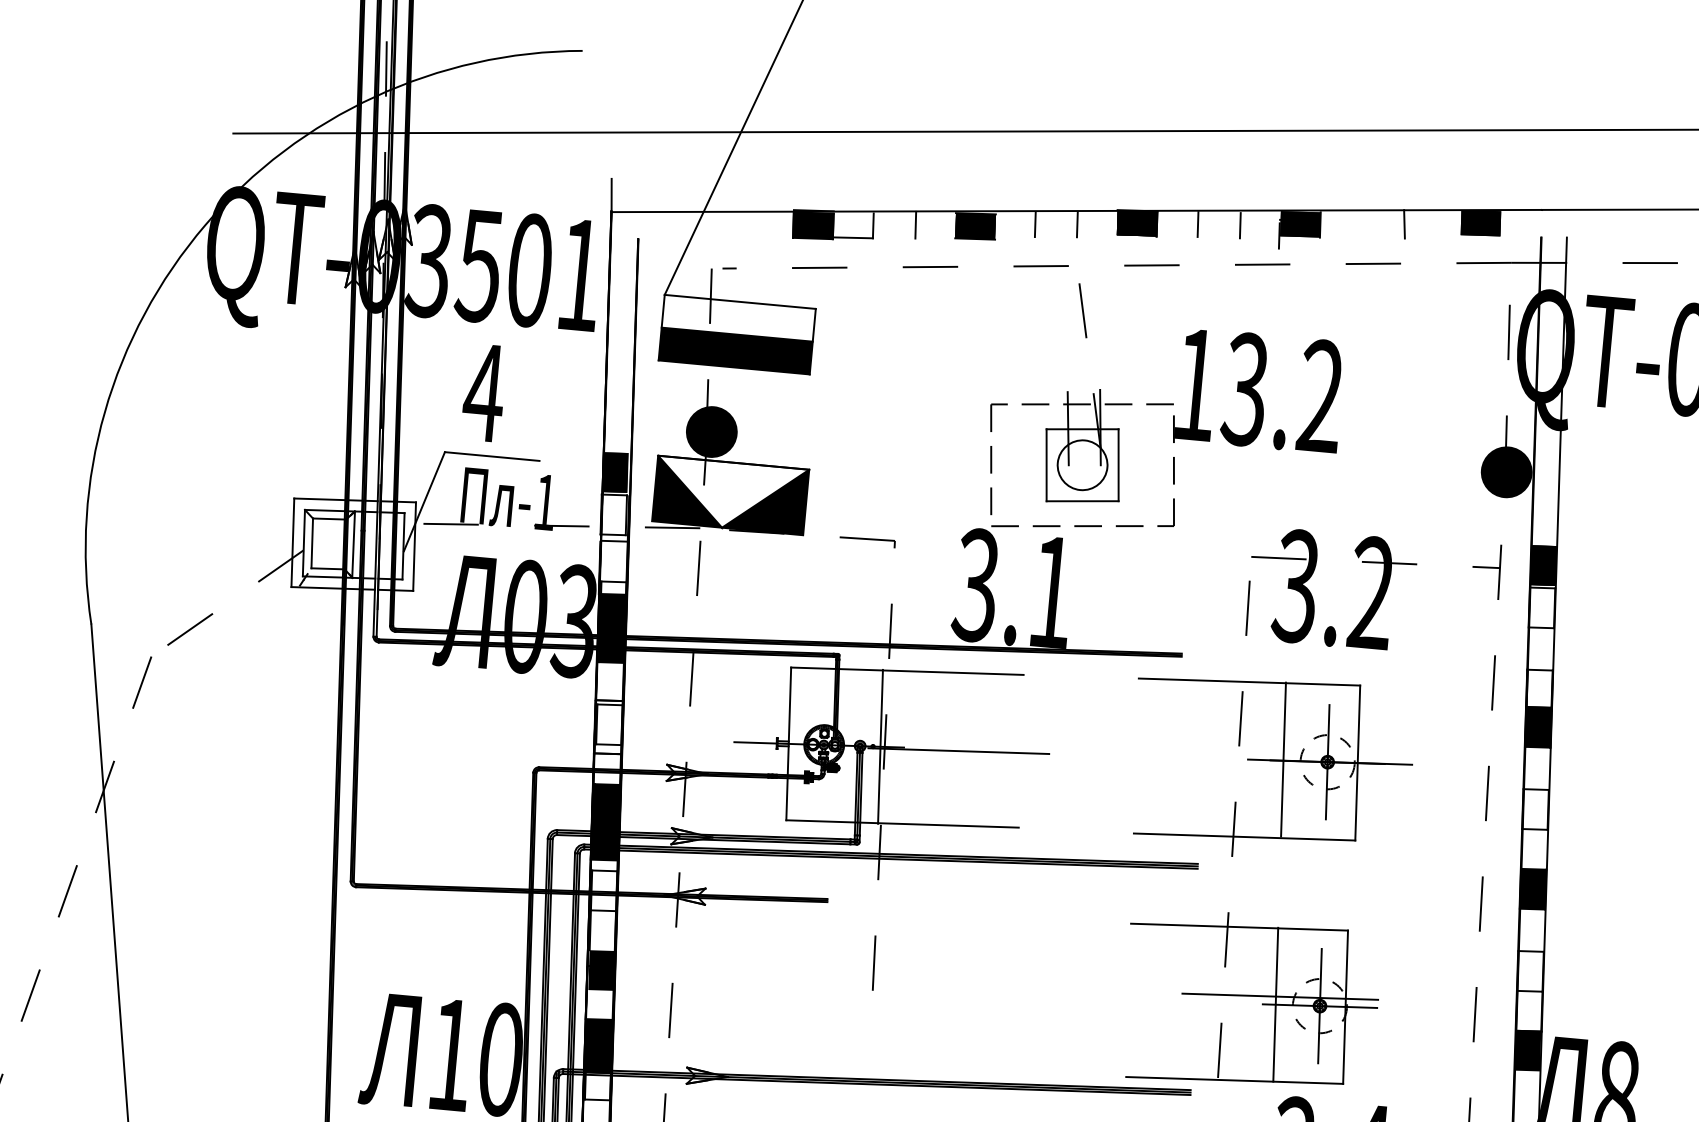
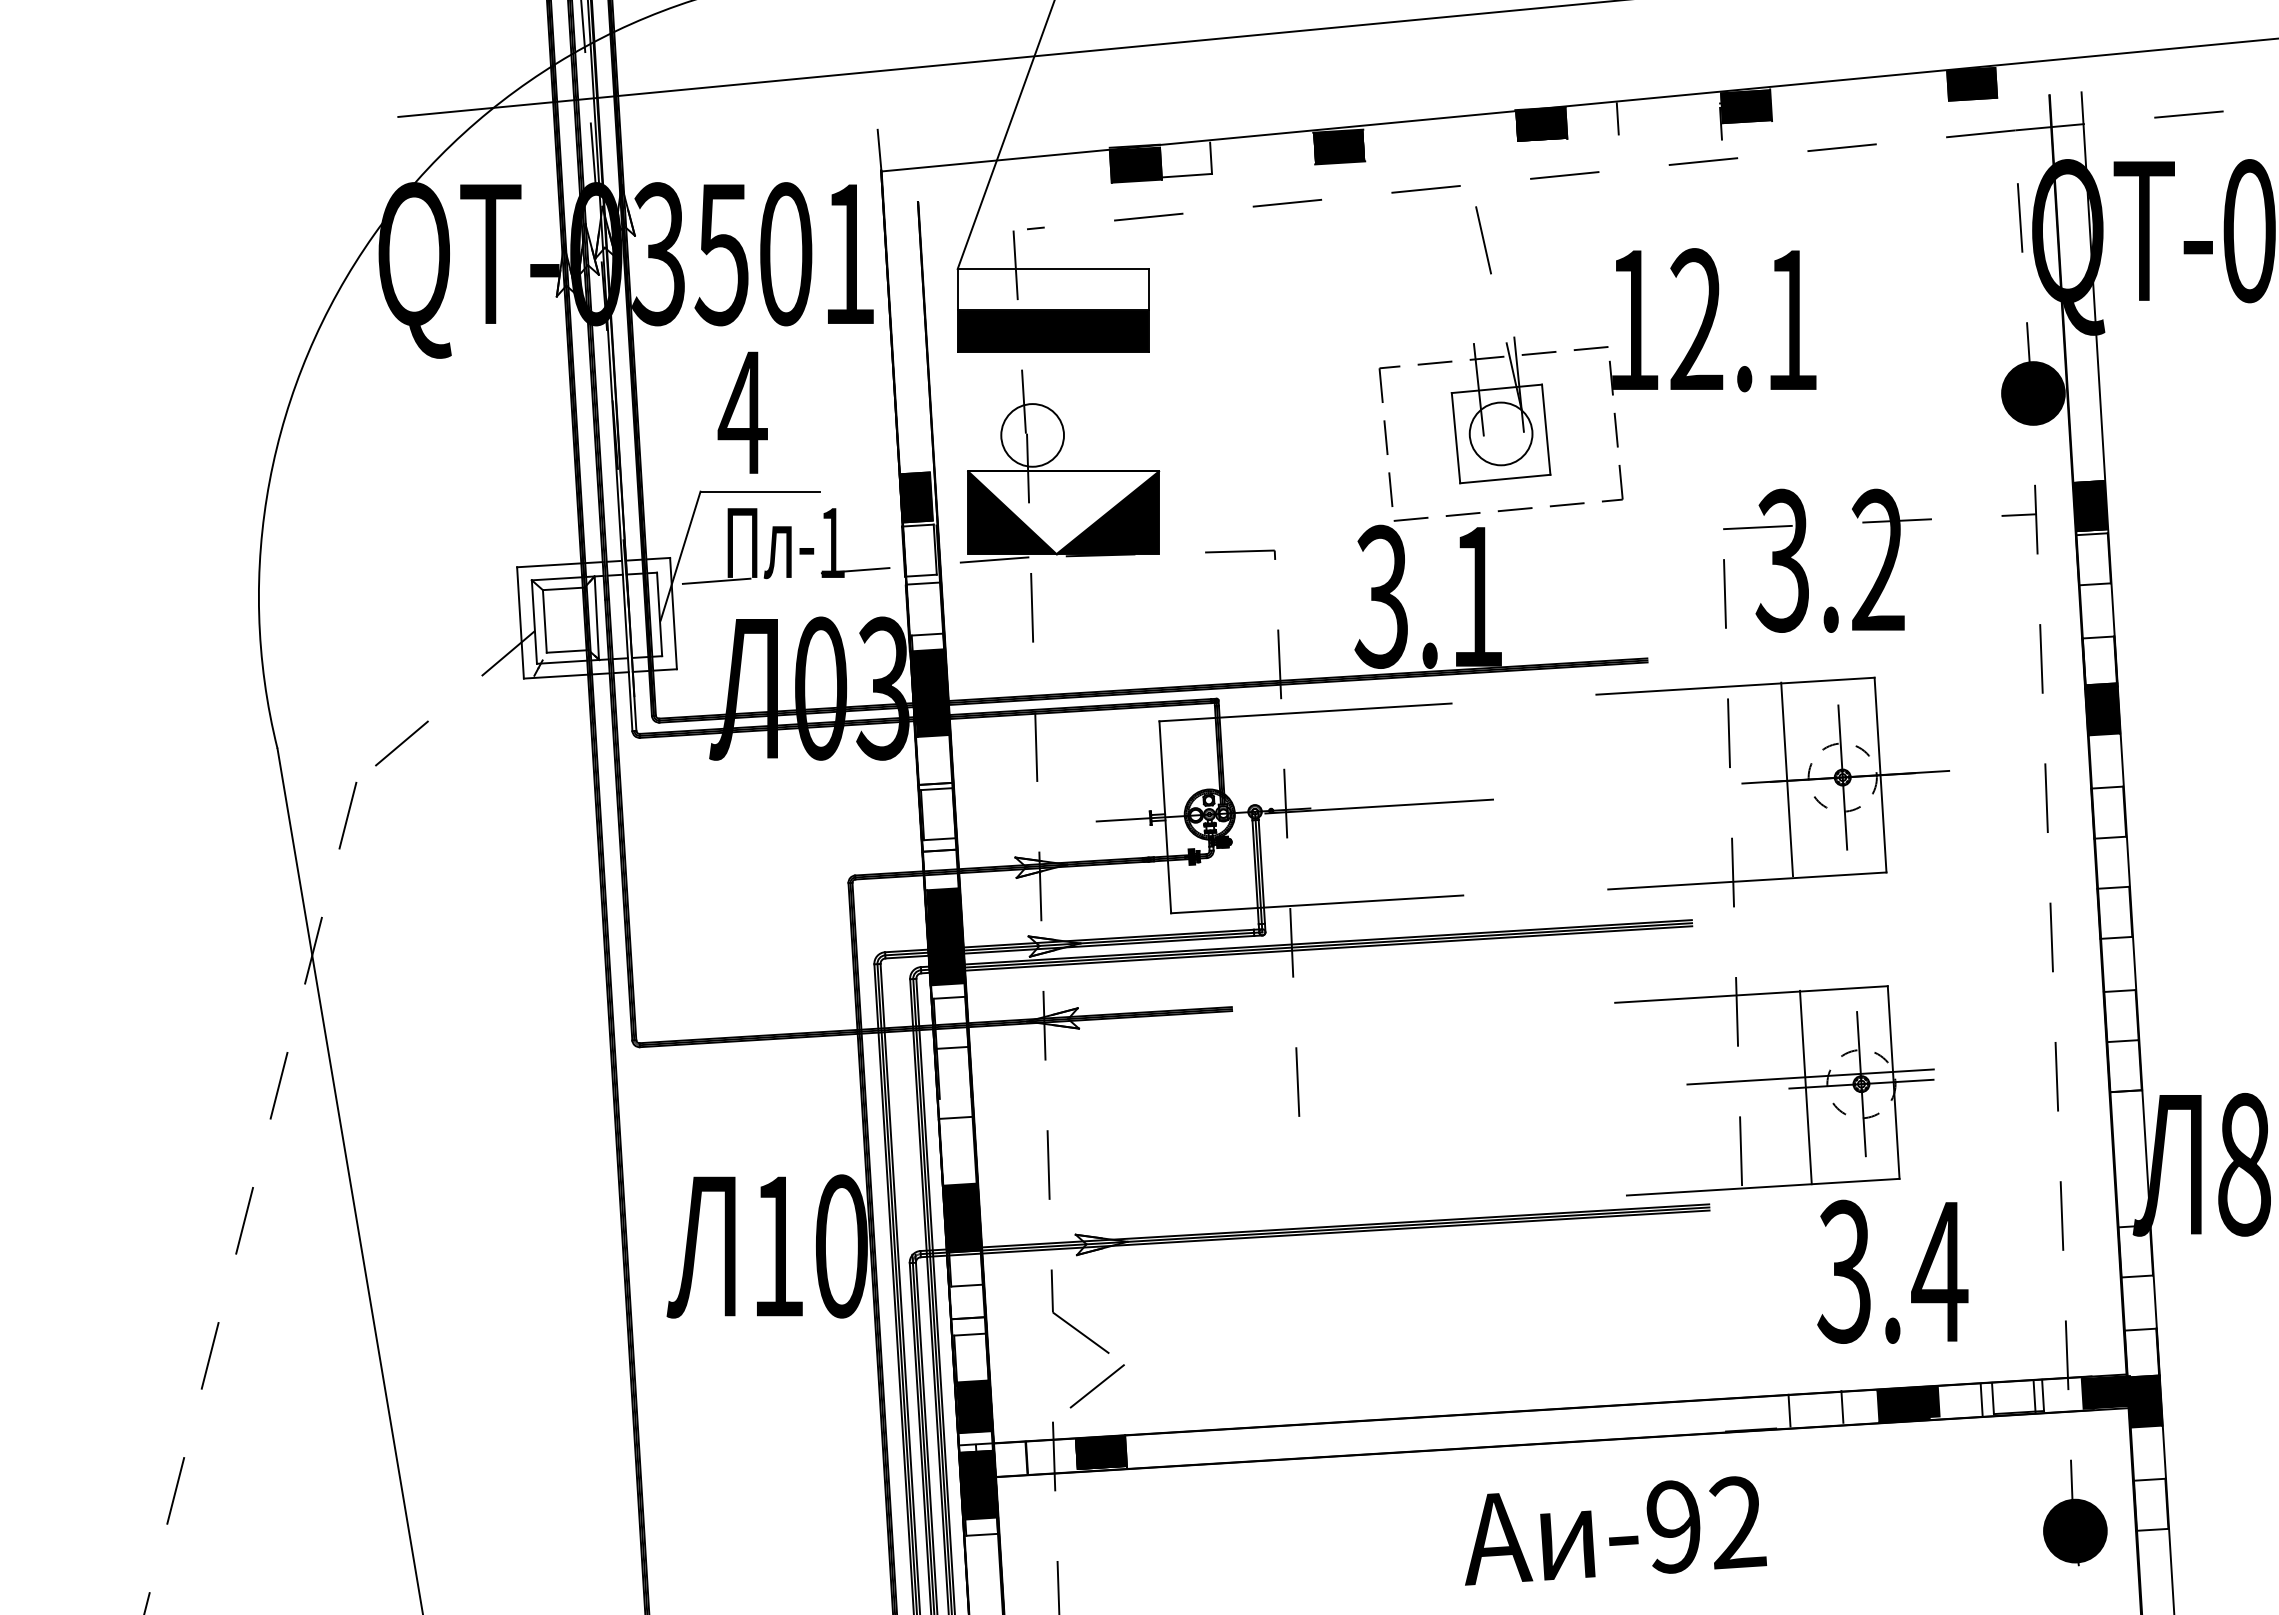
line: (1035, 224) -> (1413, 137), removed
line: (1077, 224) -> (1466, 132), removed
line: (1404, 224) -> (1876, 94), removed
line: (916, 225) -> (1264, 152), removed
line: (1239, 225) -> (1670, 115), removed
text: (1282, 393) -> (1743, 320), 13.2 -> 12.1
fill: (711, 432) -> (1032, 435), removed
line: (880, 746) -> (1280, 809), removed
fill: (1532, 888) -> (2114, 912), removed
fill: (601, 970) -> (956, 1123), removed
fill: (1527, 1051) -> (2126, 1116), removed

